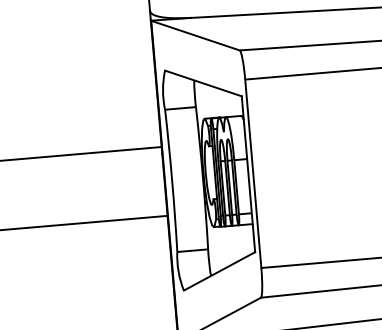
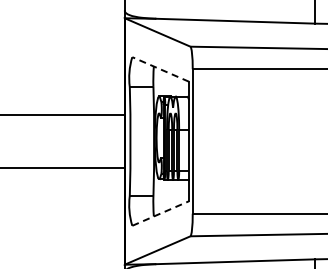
line: (203, 83) -> (160, 69), solid -> dashed
line: (219, 271) -> (160, 213), solid -> dashed

